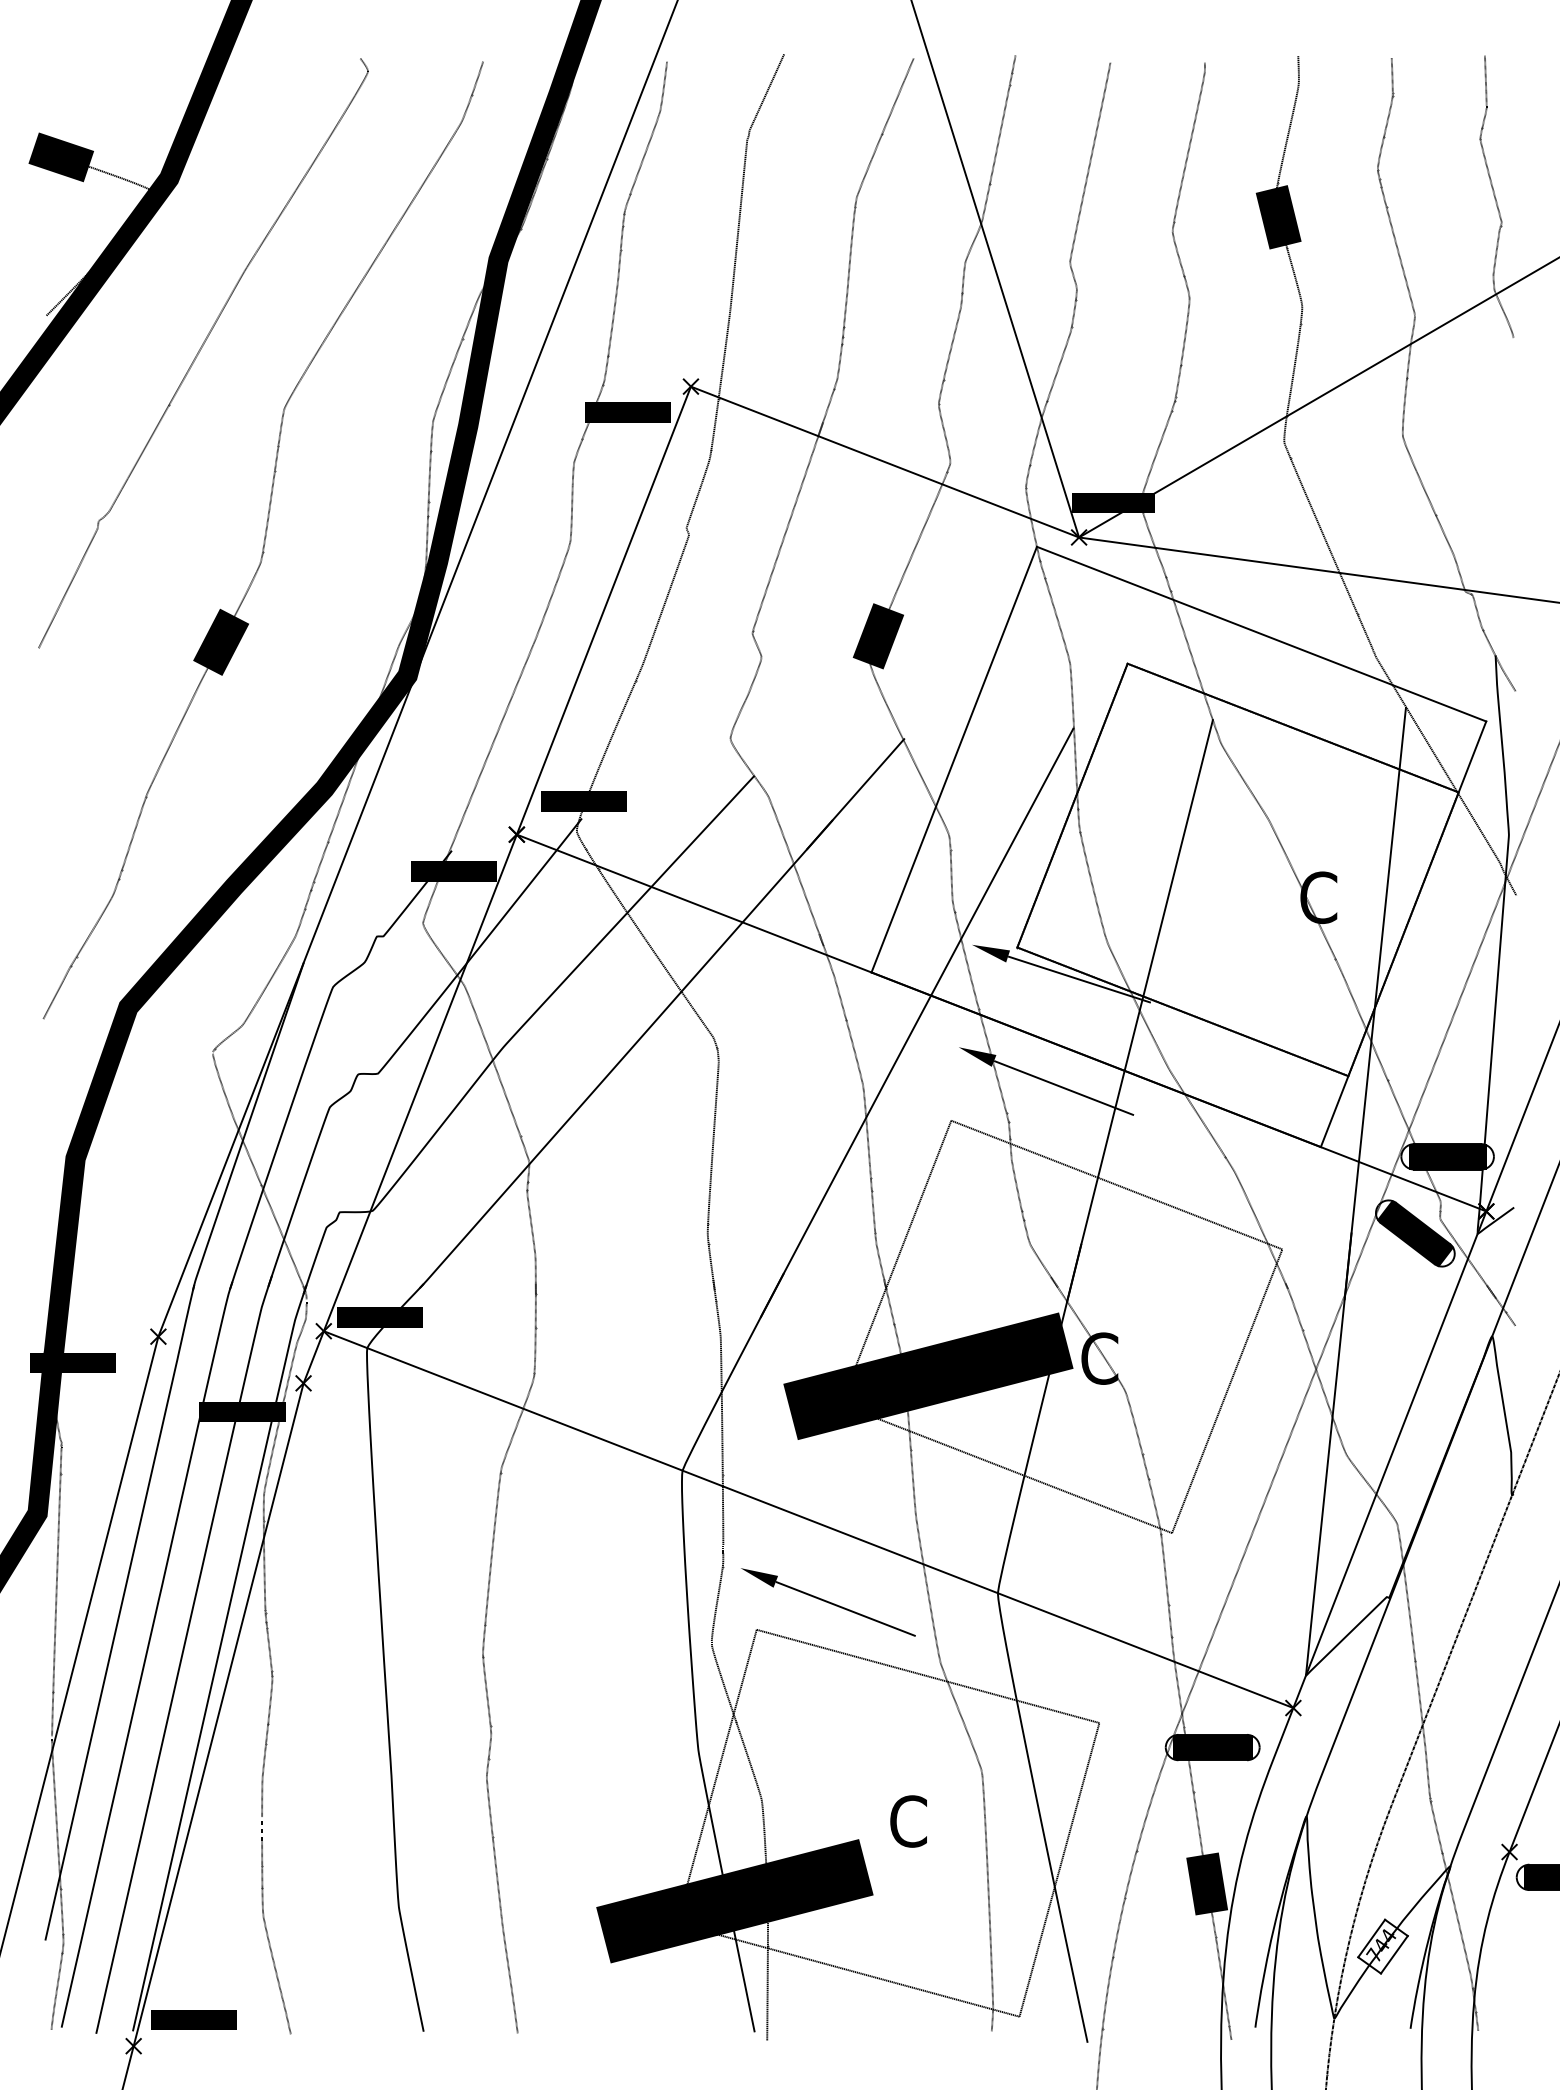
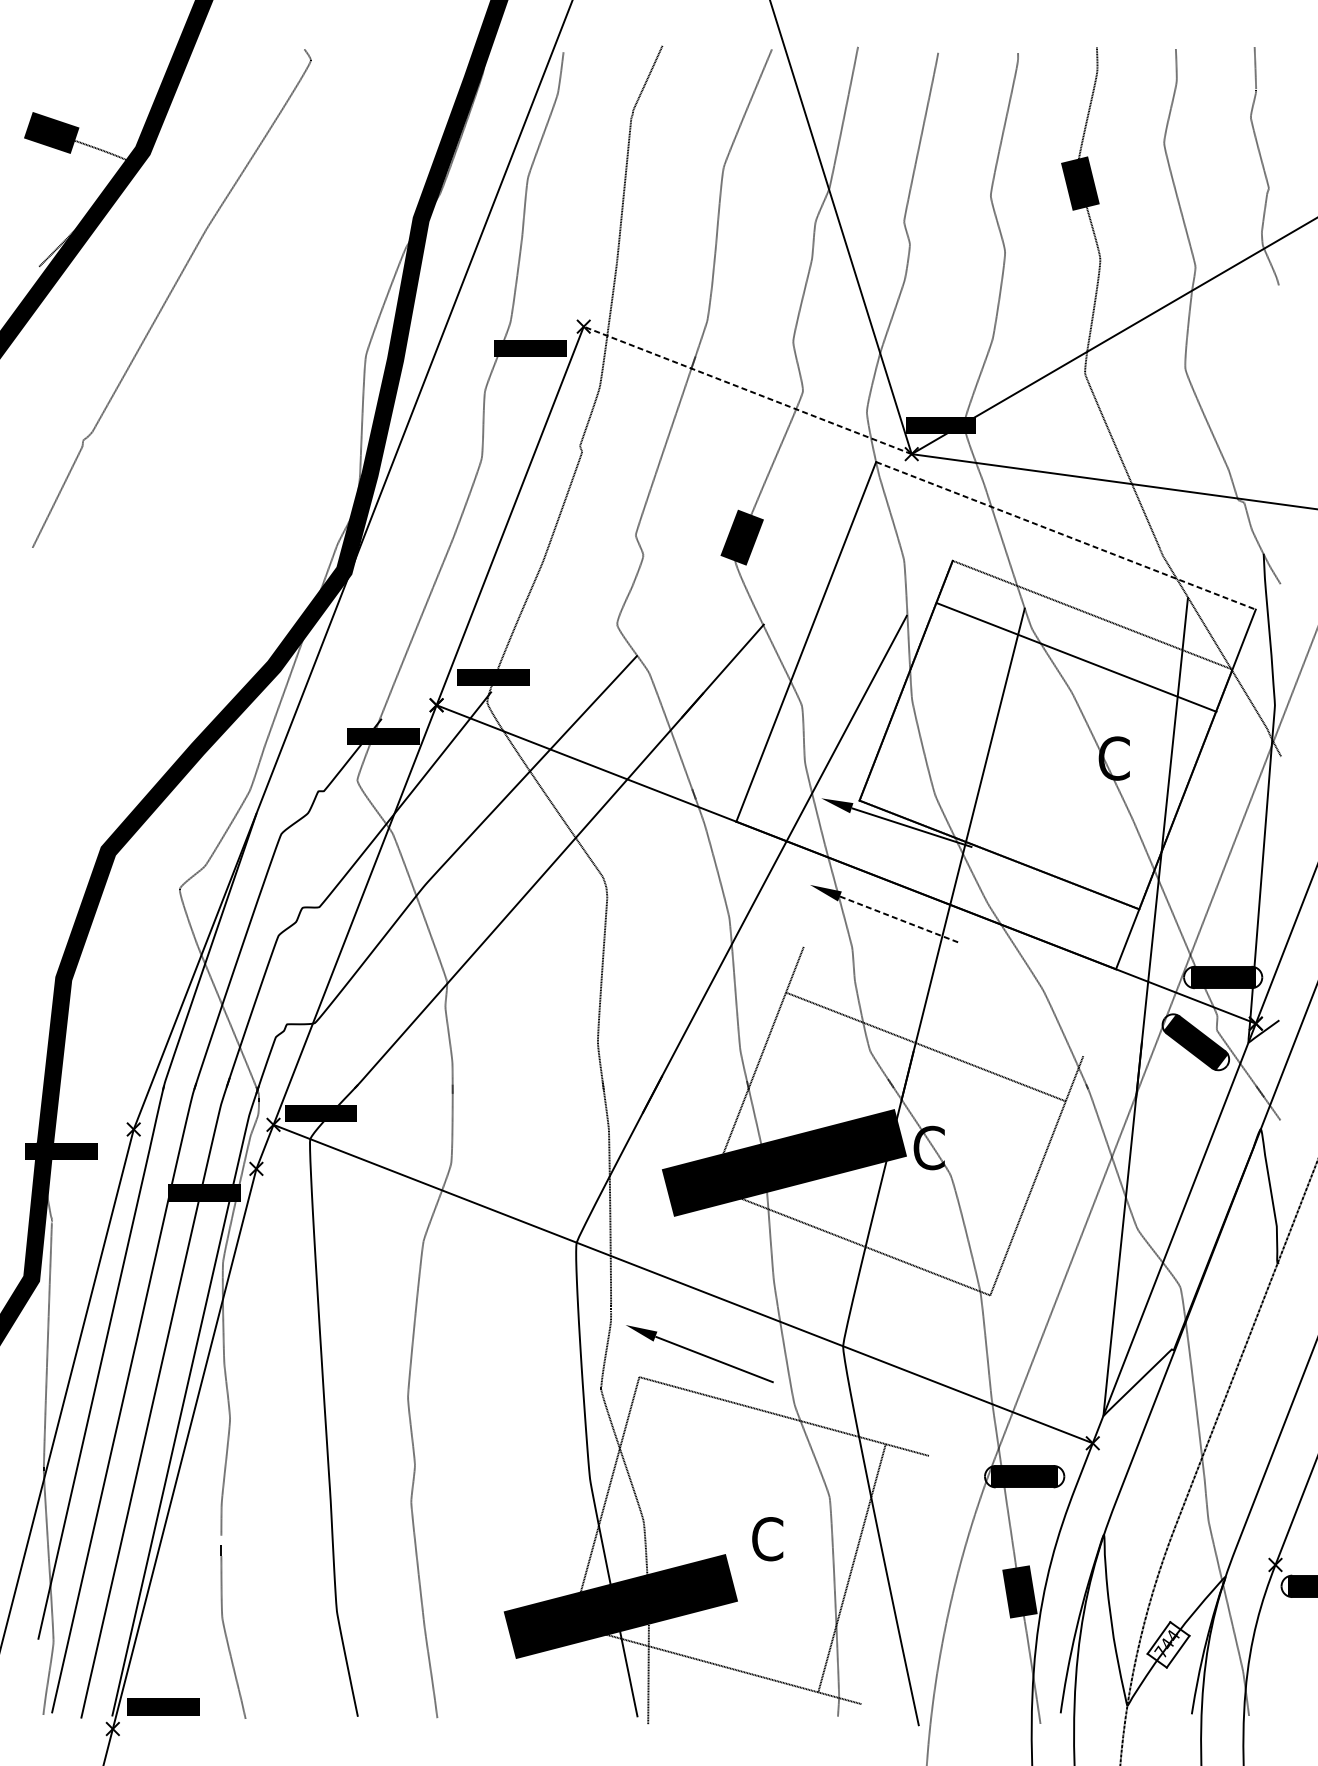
line: (884, 461) -> (747, 389), solid -> dashed
part: (262, 540) -> (221, 456), removed
line: (1262, 634) -> (1066, 536), solid -> dashed
line: (1292, 727) -> (1076, 656), moved
line: (1064, 1088) -> (899, 919), solid -> dashed
line: (1116, 1184) -> (925, 1046), moved
line: (1059, 1869) -> (852, 1567), moved

